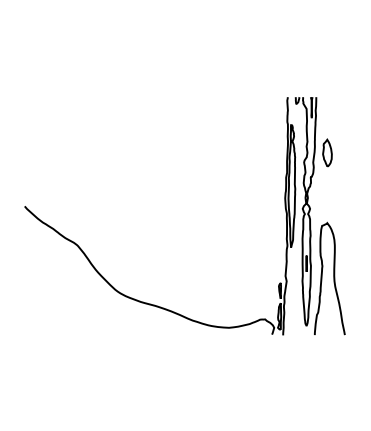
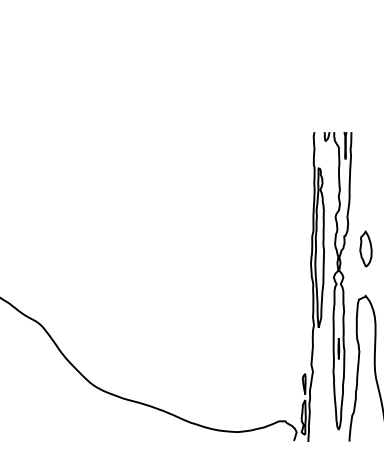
part: (327, 152) -> (366, 248), moved

